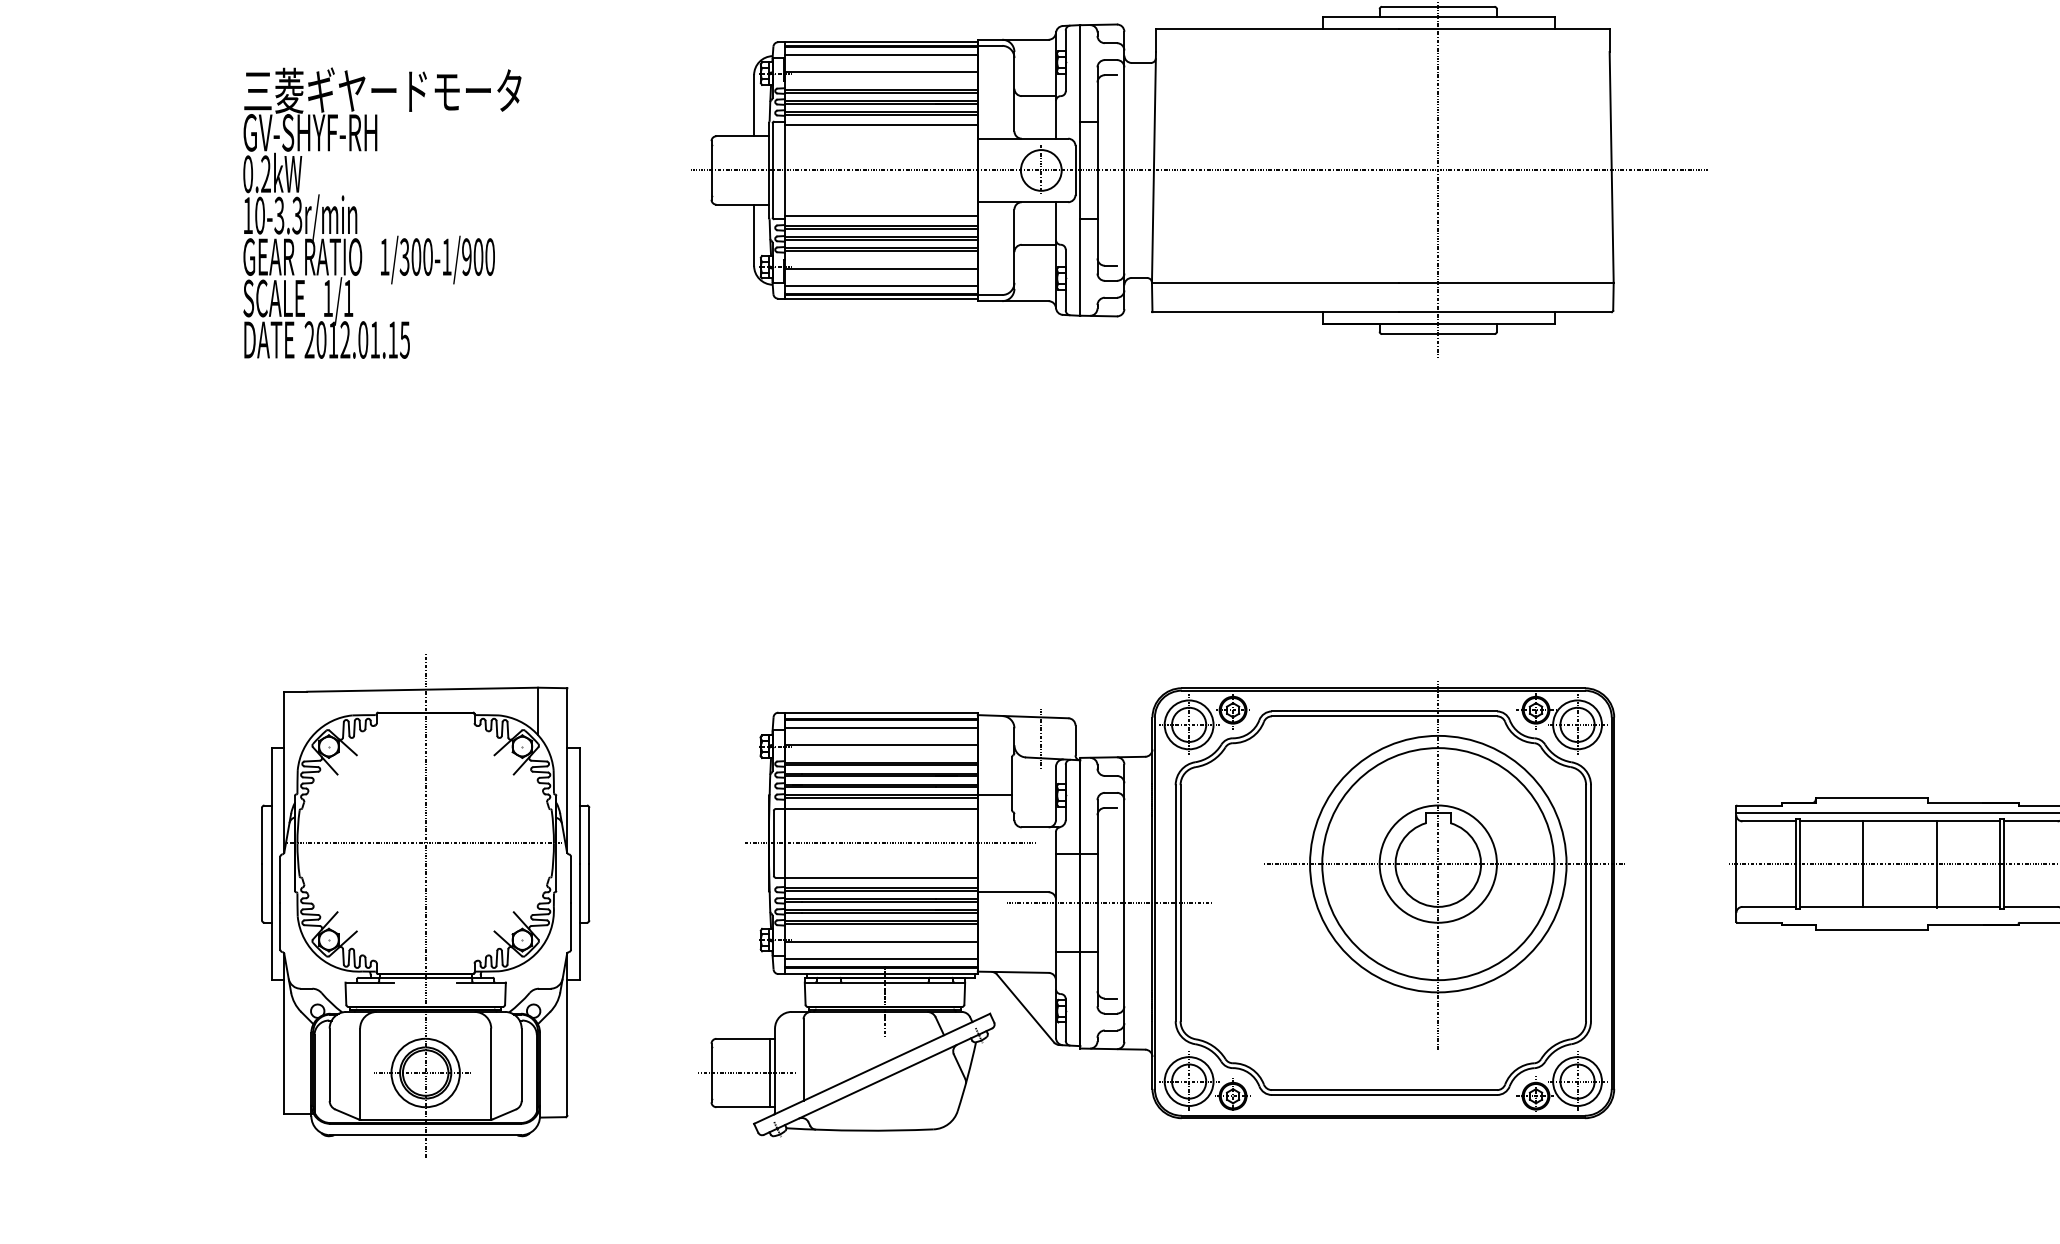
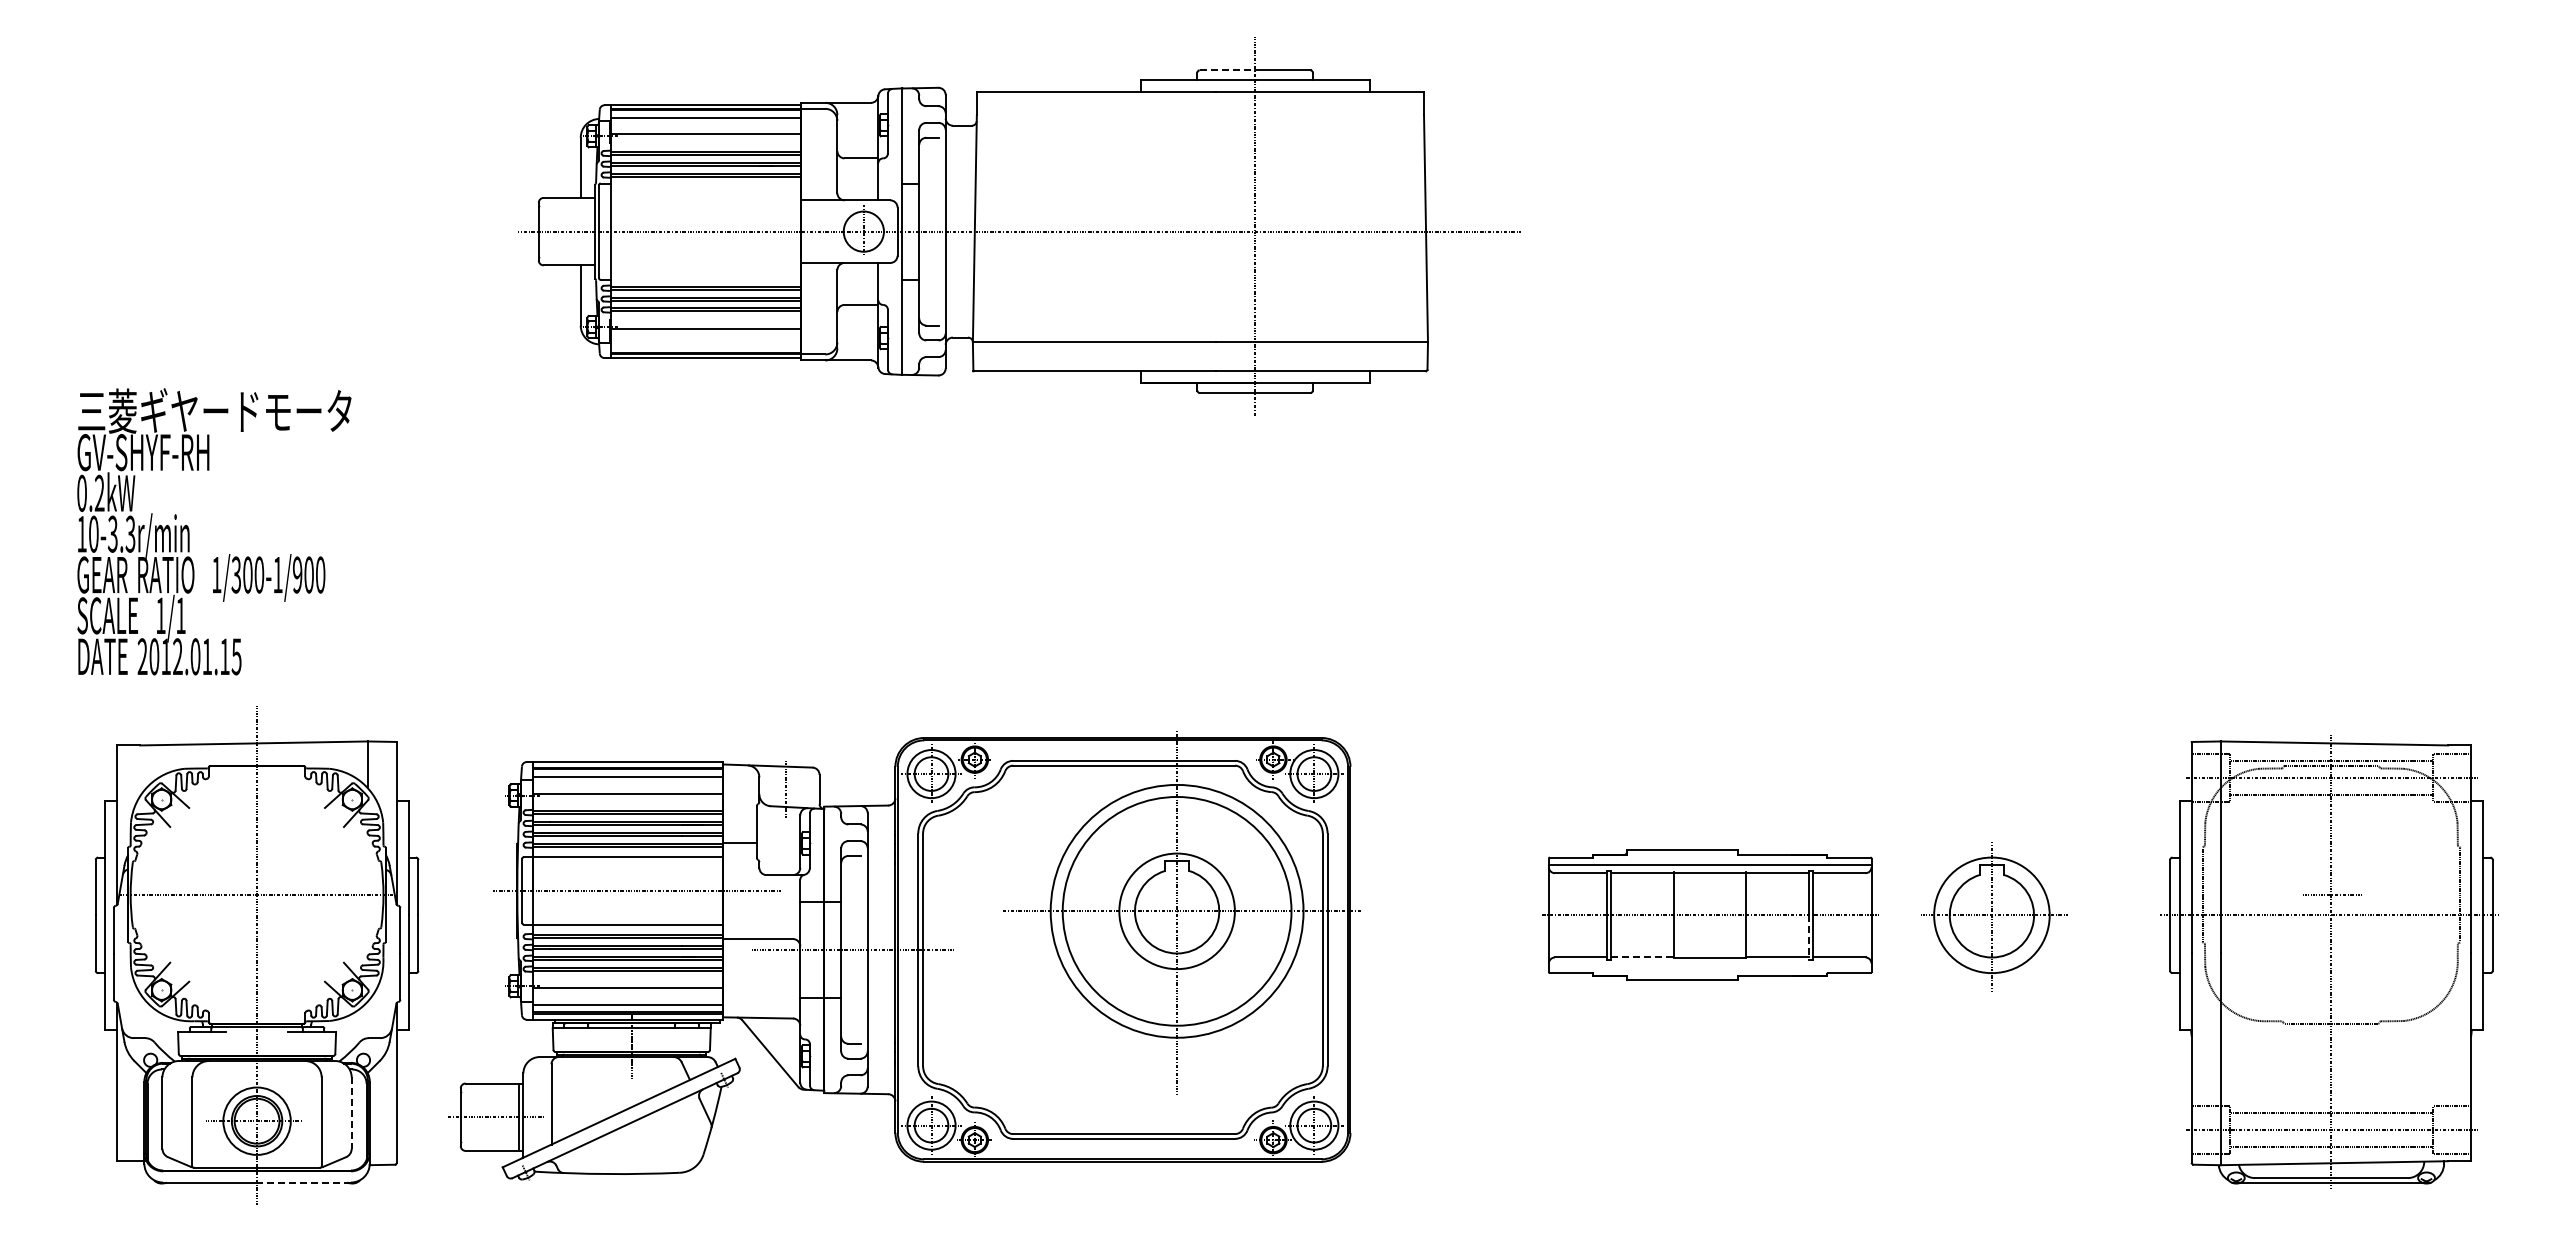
line: (1410, 6) -> (1227, 70), solid -> dashed
line: (881, 124) -> (706, 186), removed
text: (382, 212) -> (214, 531), moved
line: (881, 215) -> (706, 276), removed
line: (881, 285) -> (706, 345), removed
line: (1999, 887) -> (1808, 938), solid -> dashed
line: (1832, 906) -> (1643, 957), solid -> dashed
part: (1161, 908) -> (904, 955), moved
line: (521, 1065) -> (351, 1113), solid -> dashed
line: (473, 1135) -> (304, 1182), solid -> dashed

